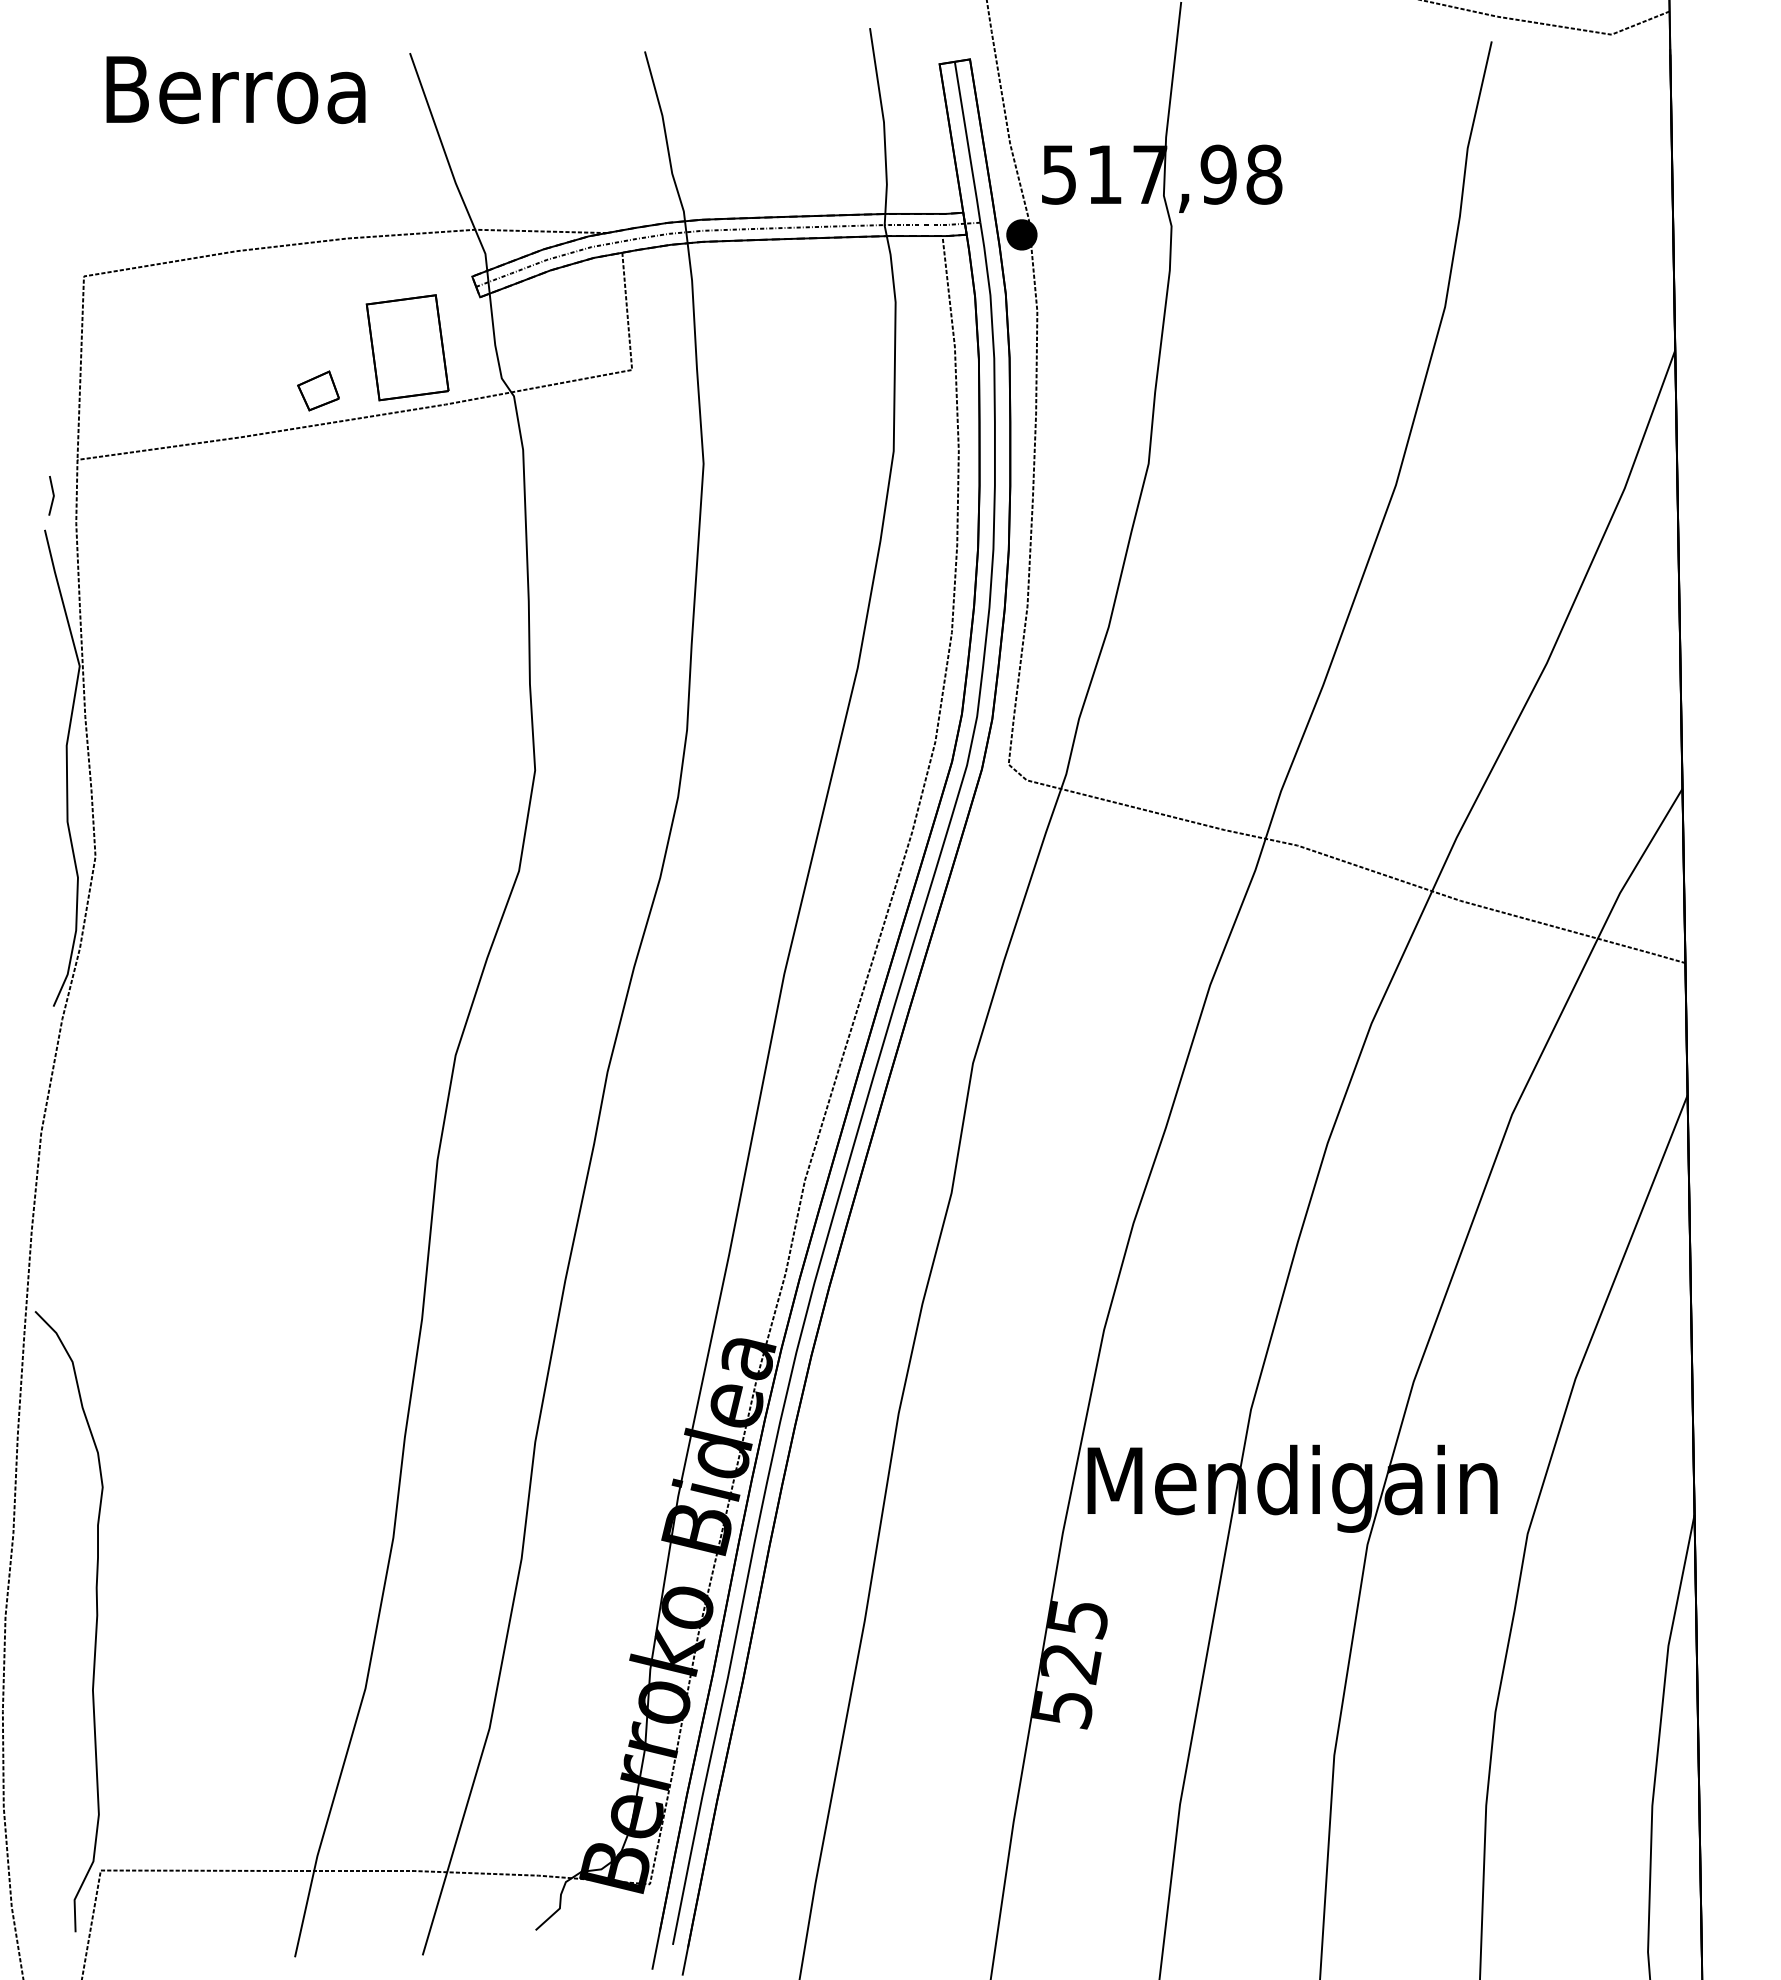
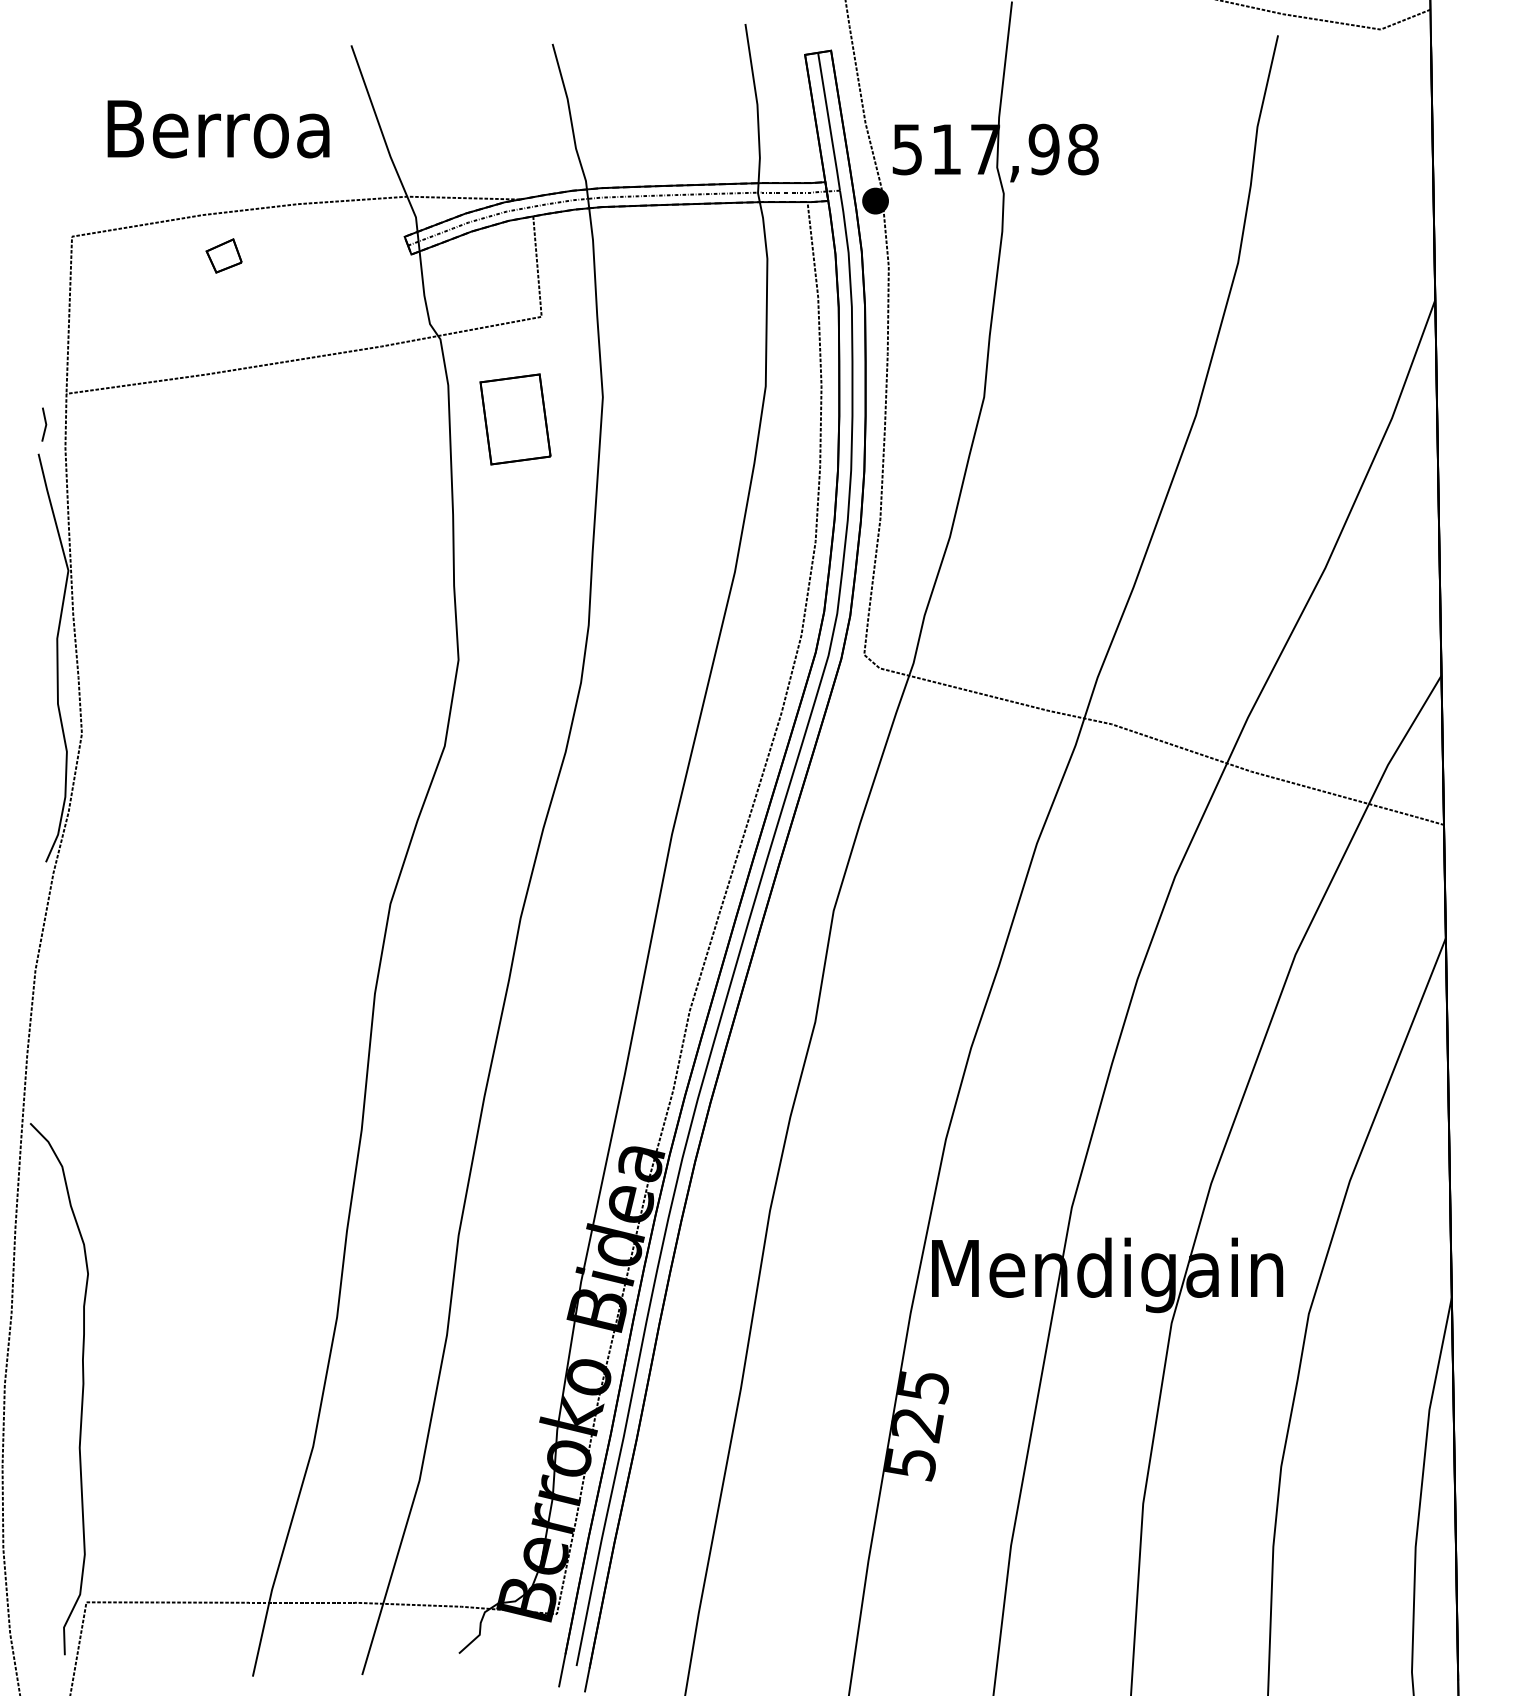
text: (235, 89) -> (218, 128), moved
part: (407, 347) -> (515, 419), moved
part: (318, 390) -> (224, 255), moved

